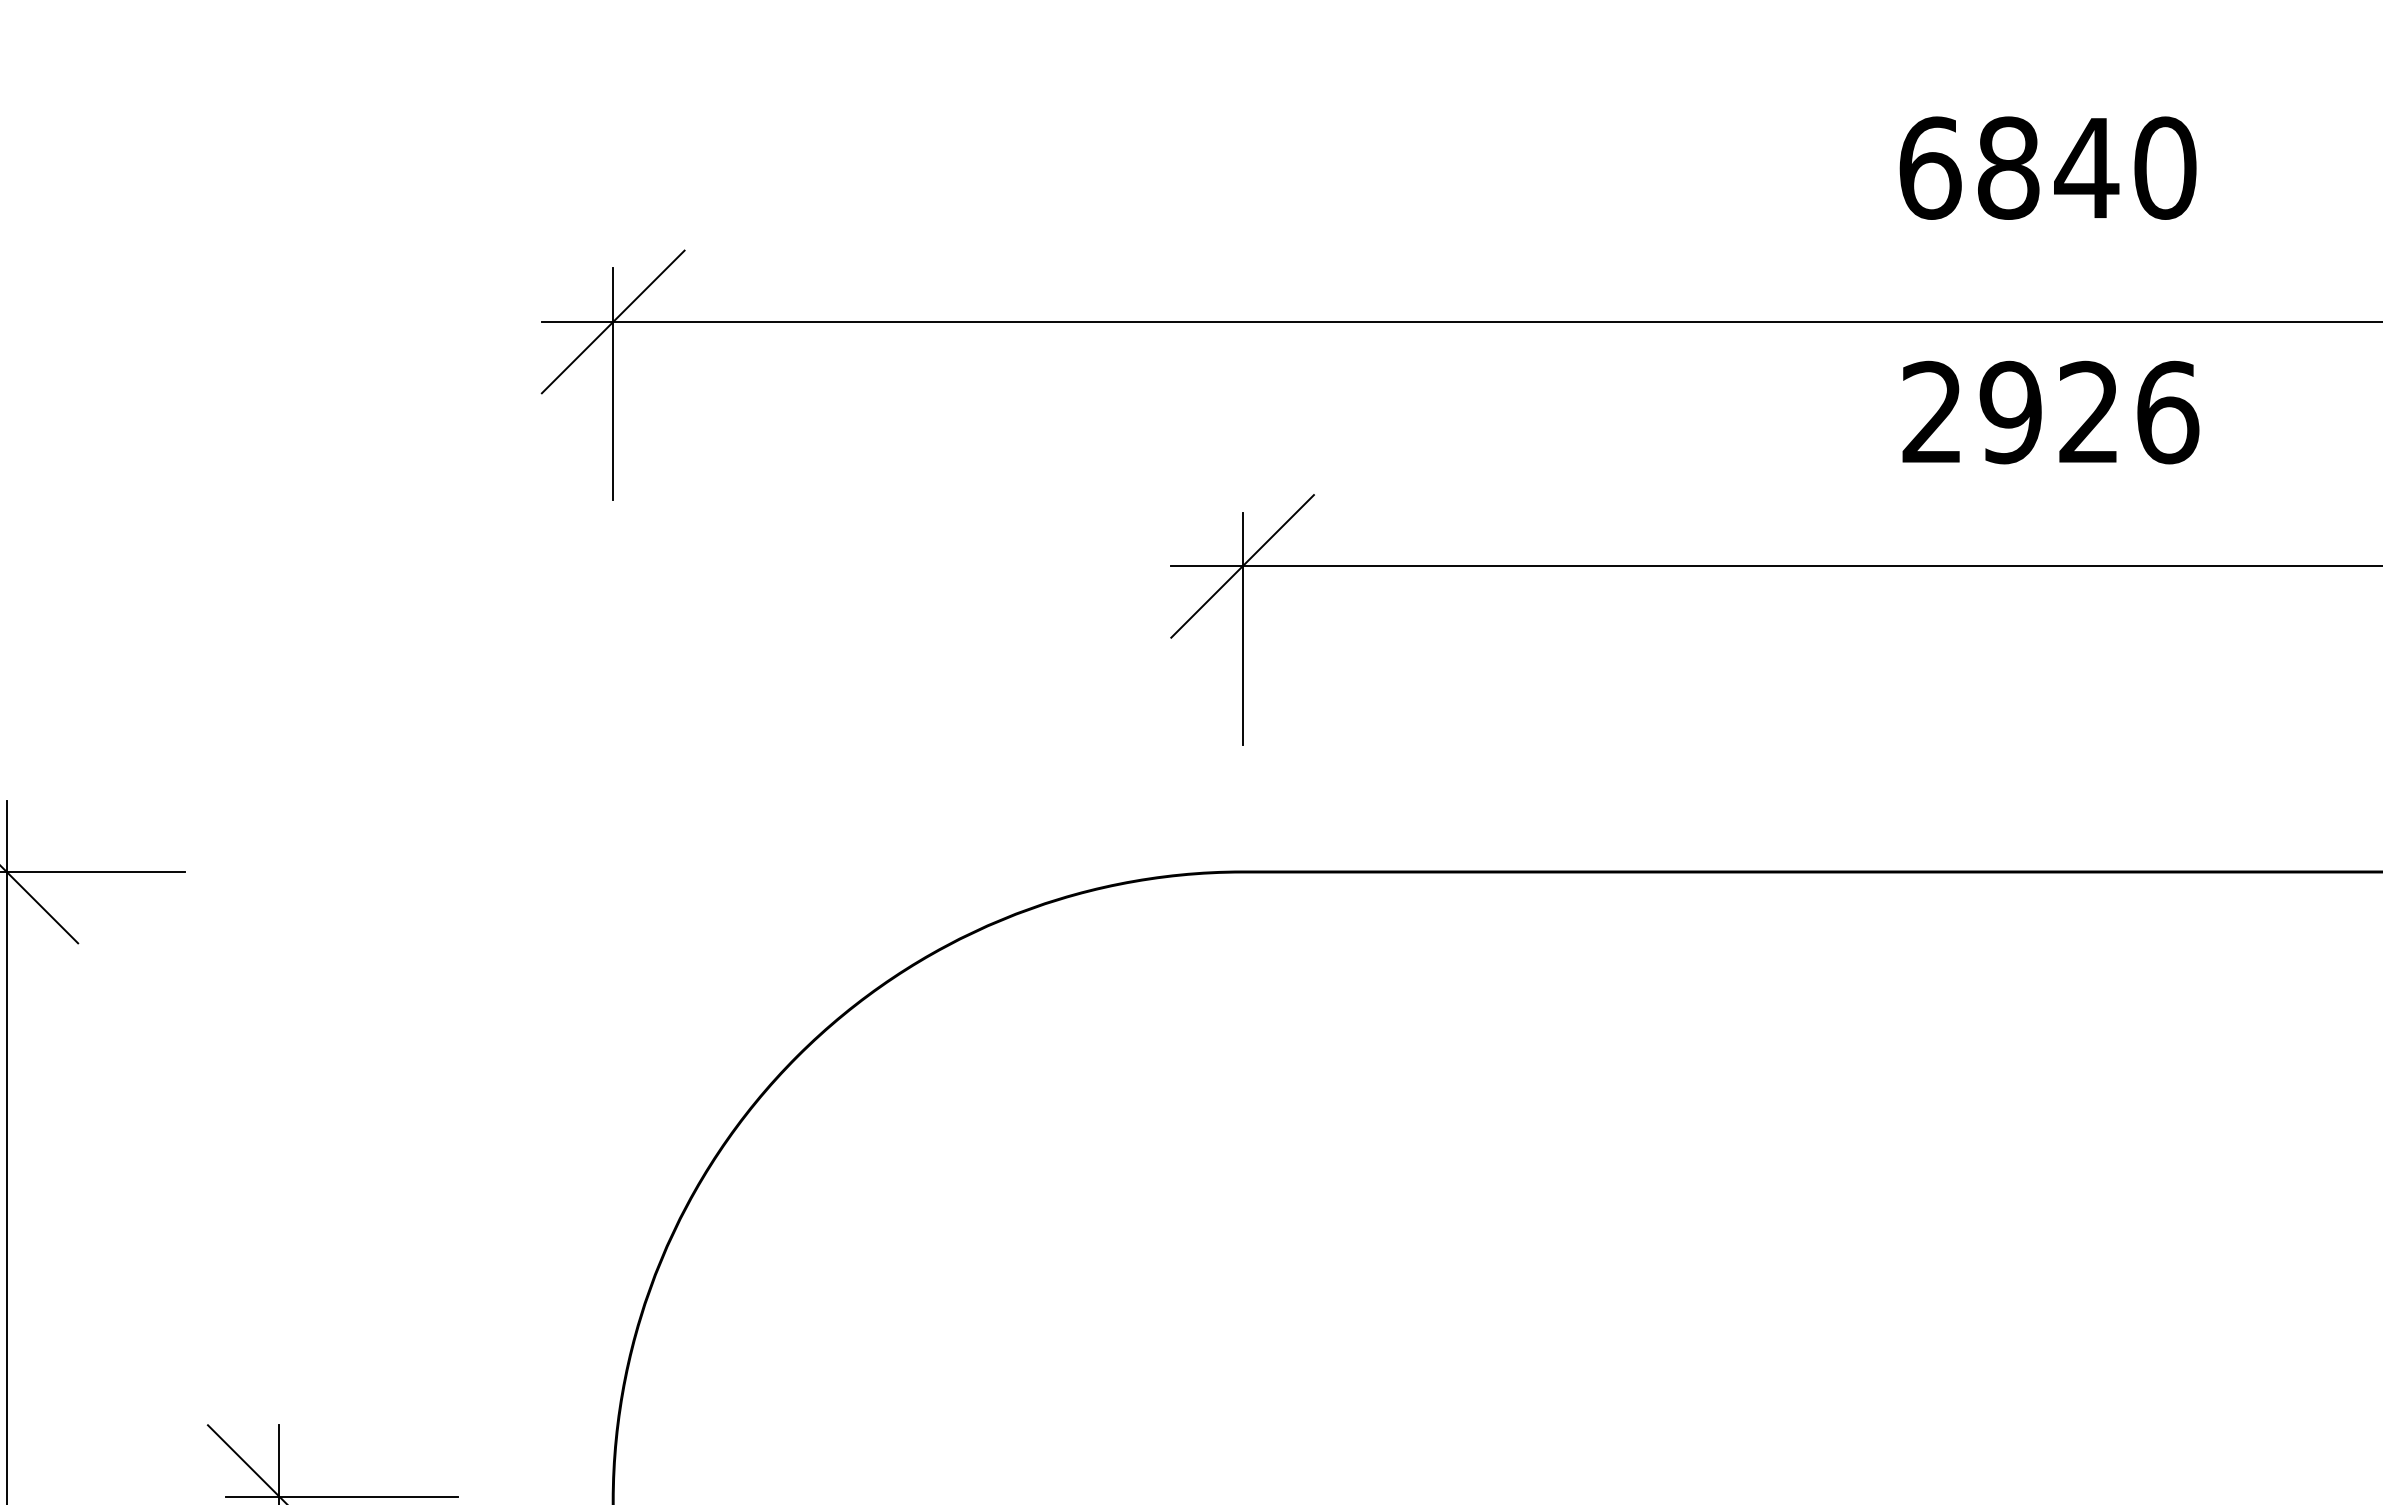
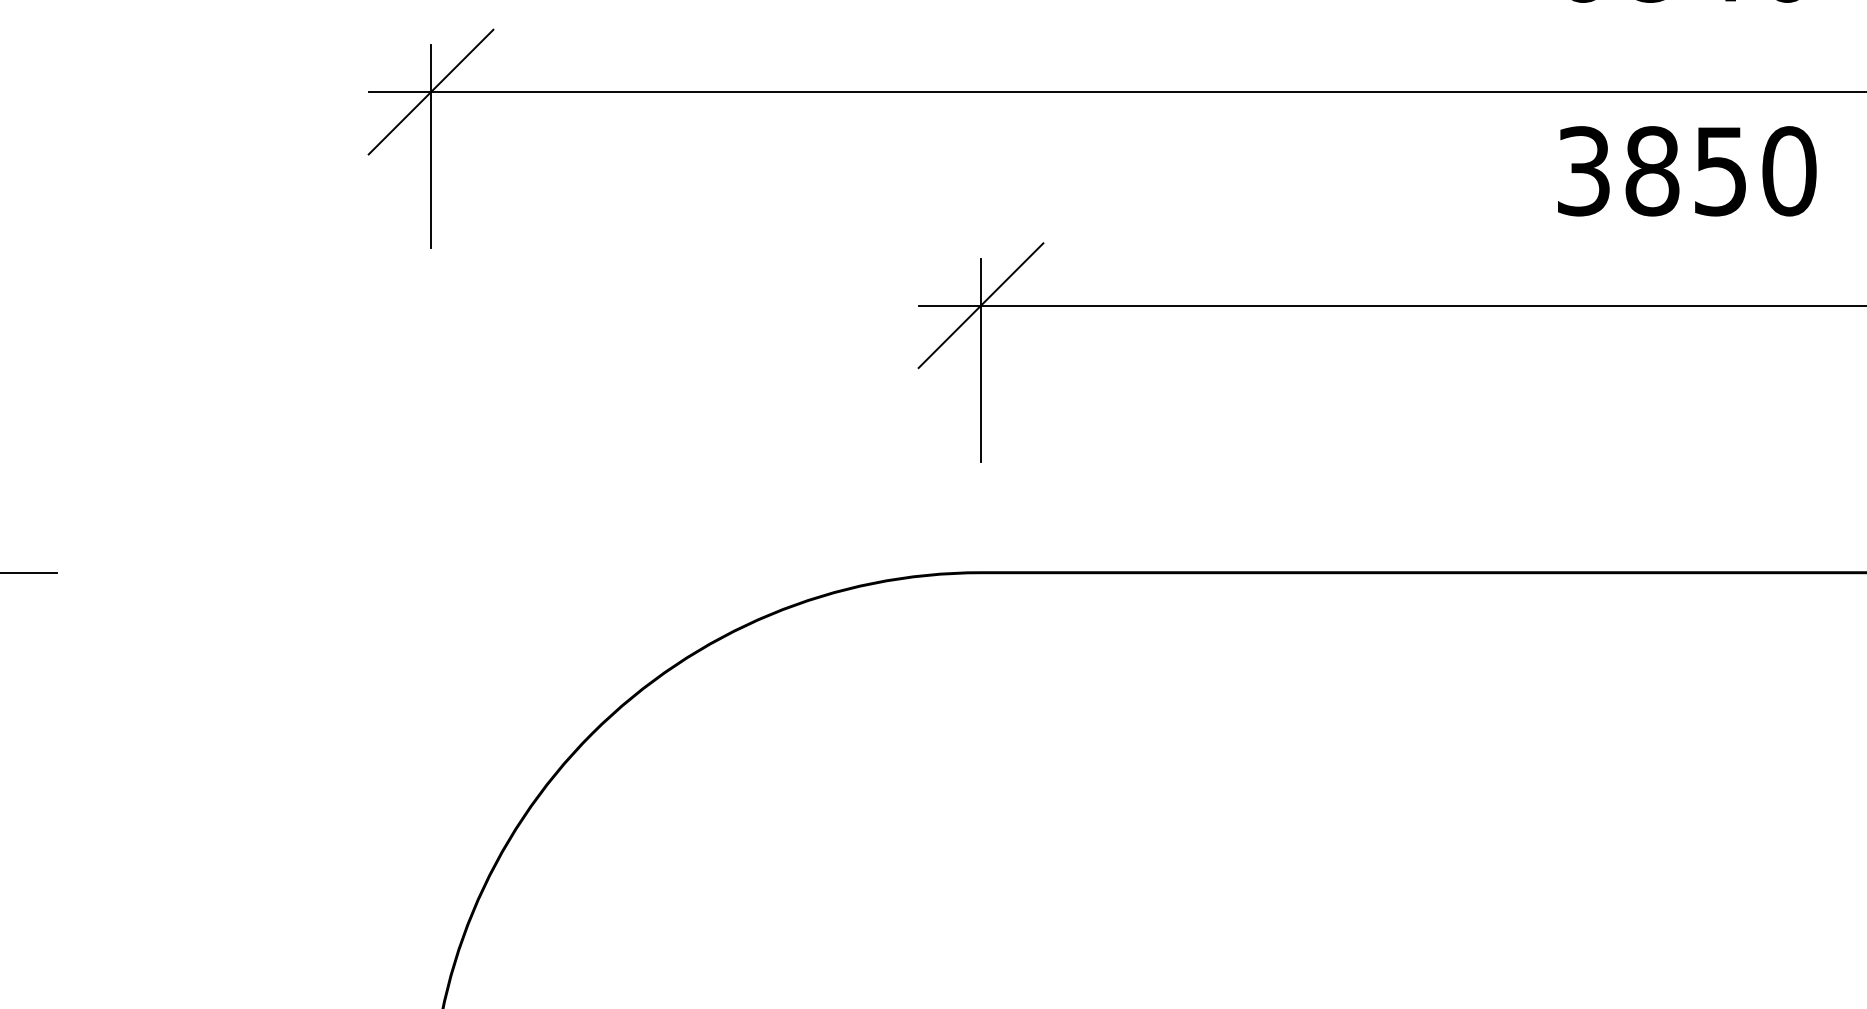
text: (2050, 412) -> (1686, 171), 2926 -> 3850

